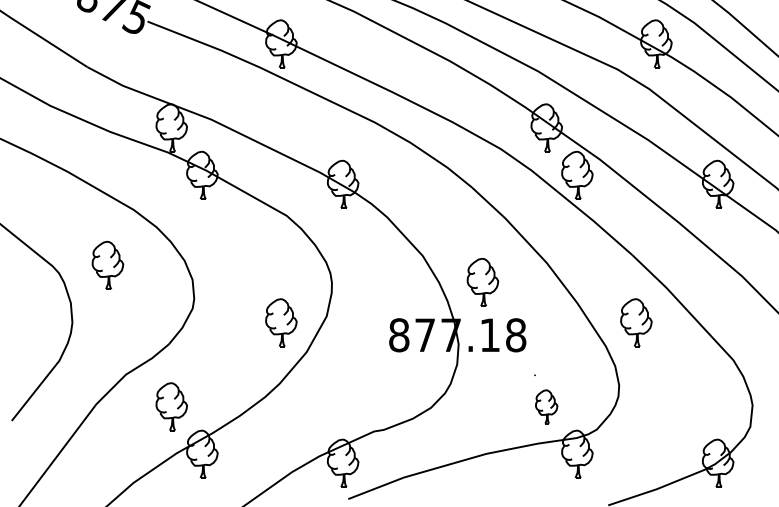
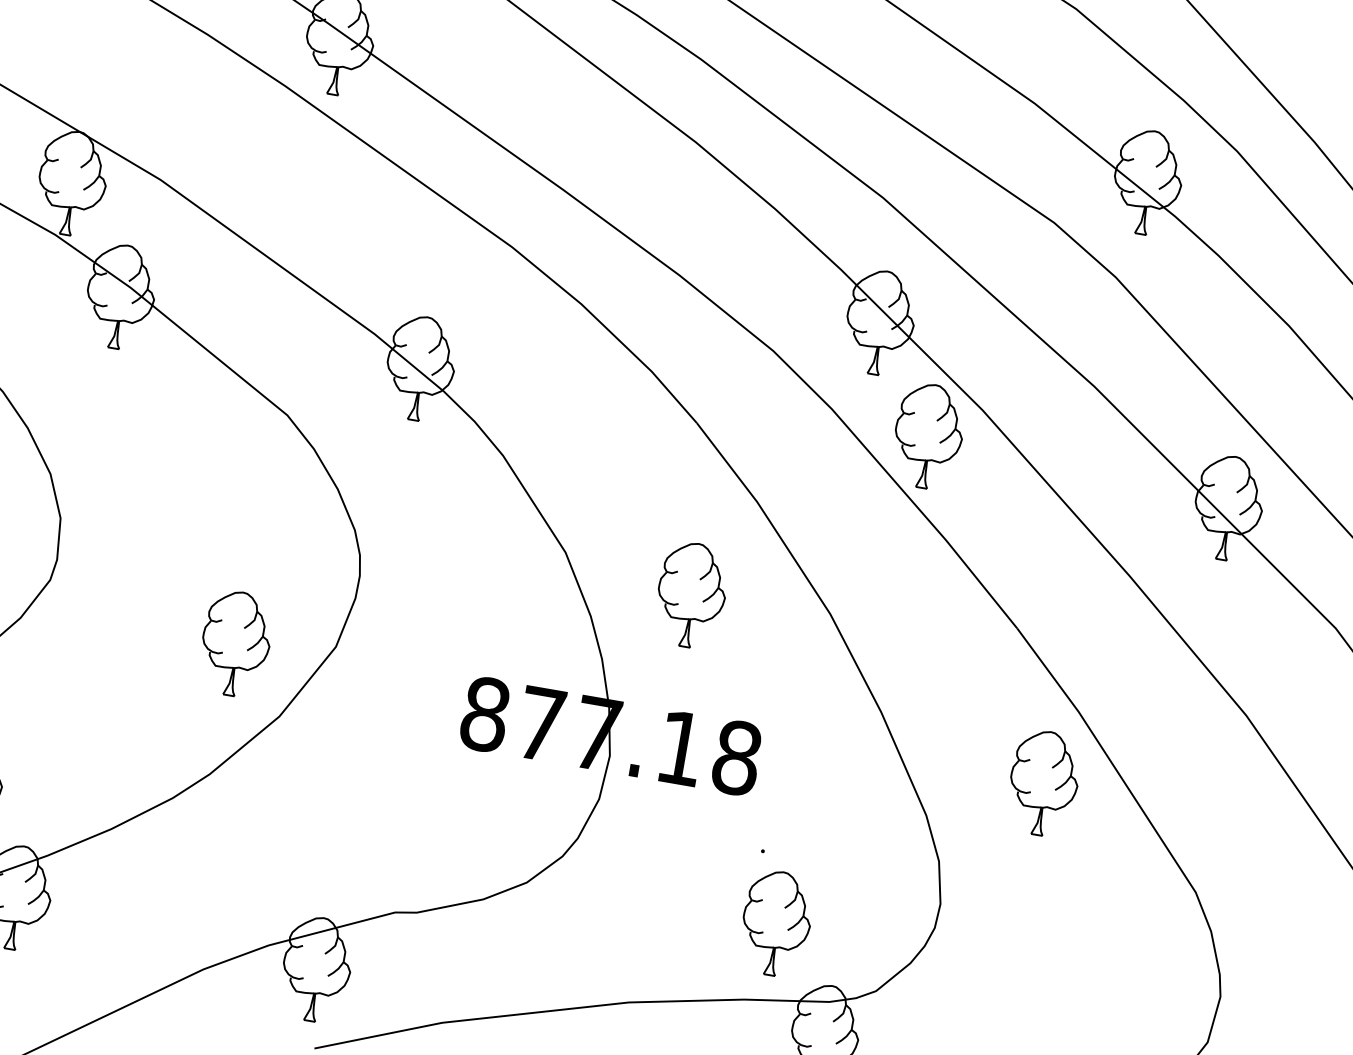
part: (482, 281) -> (690, 592), moved
part: (636, 322) -> (1044, 782), moved
part: (546, 406) -> (775, 922), size x1.43

